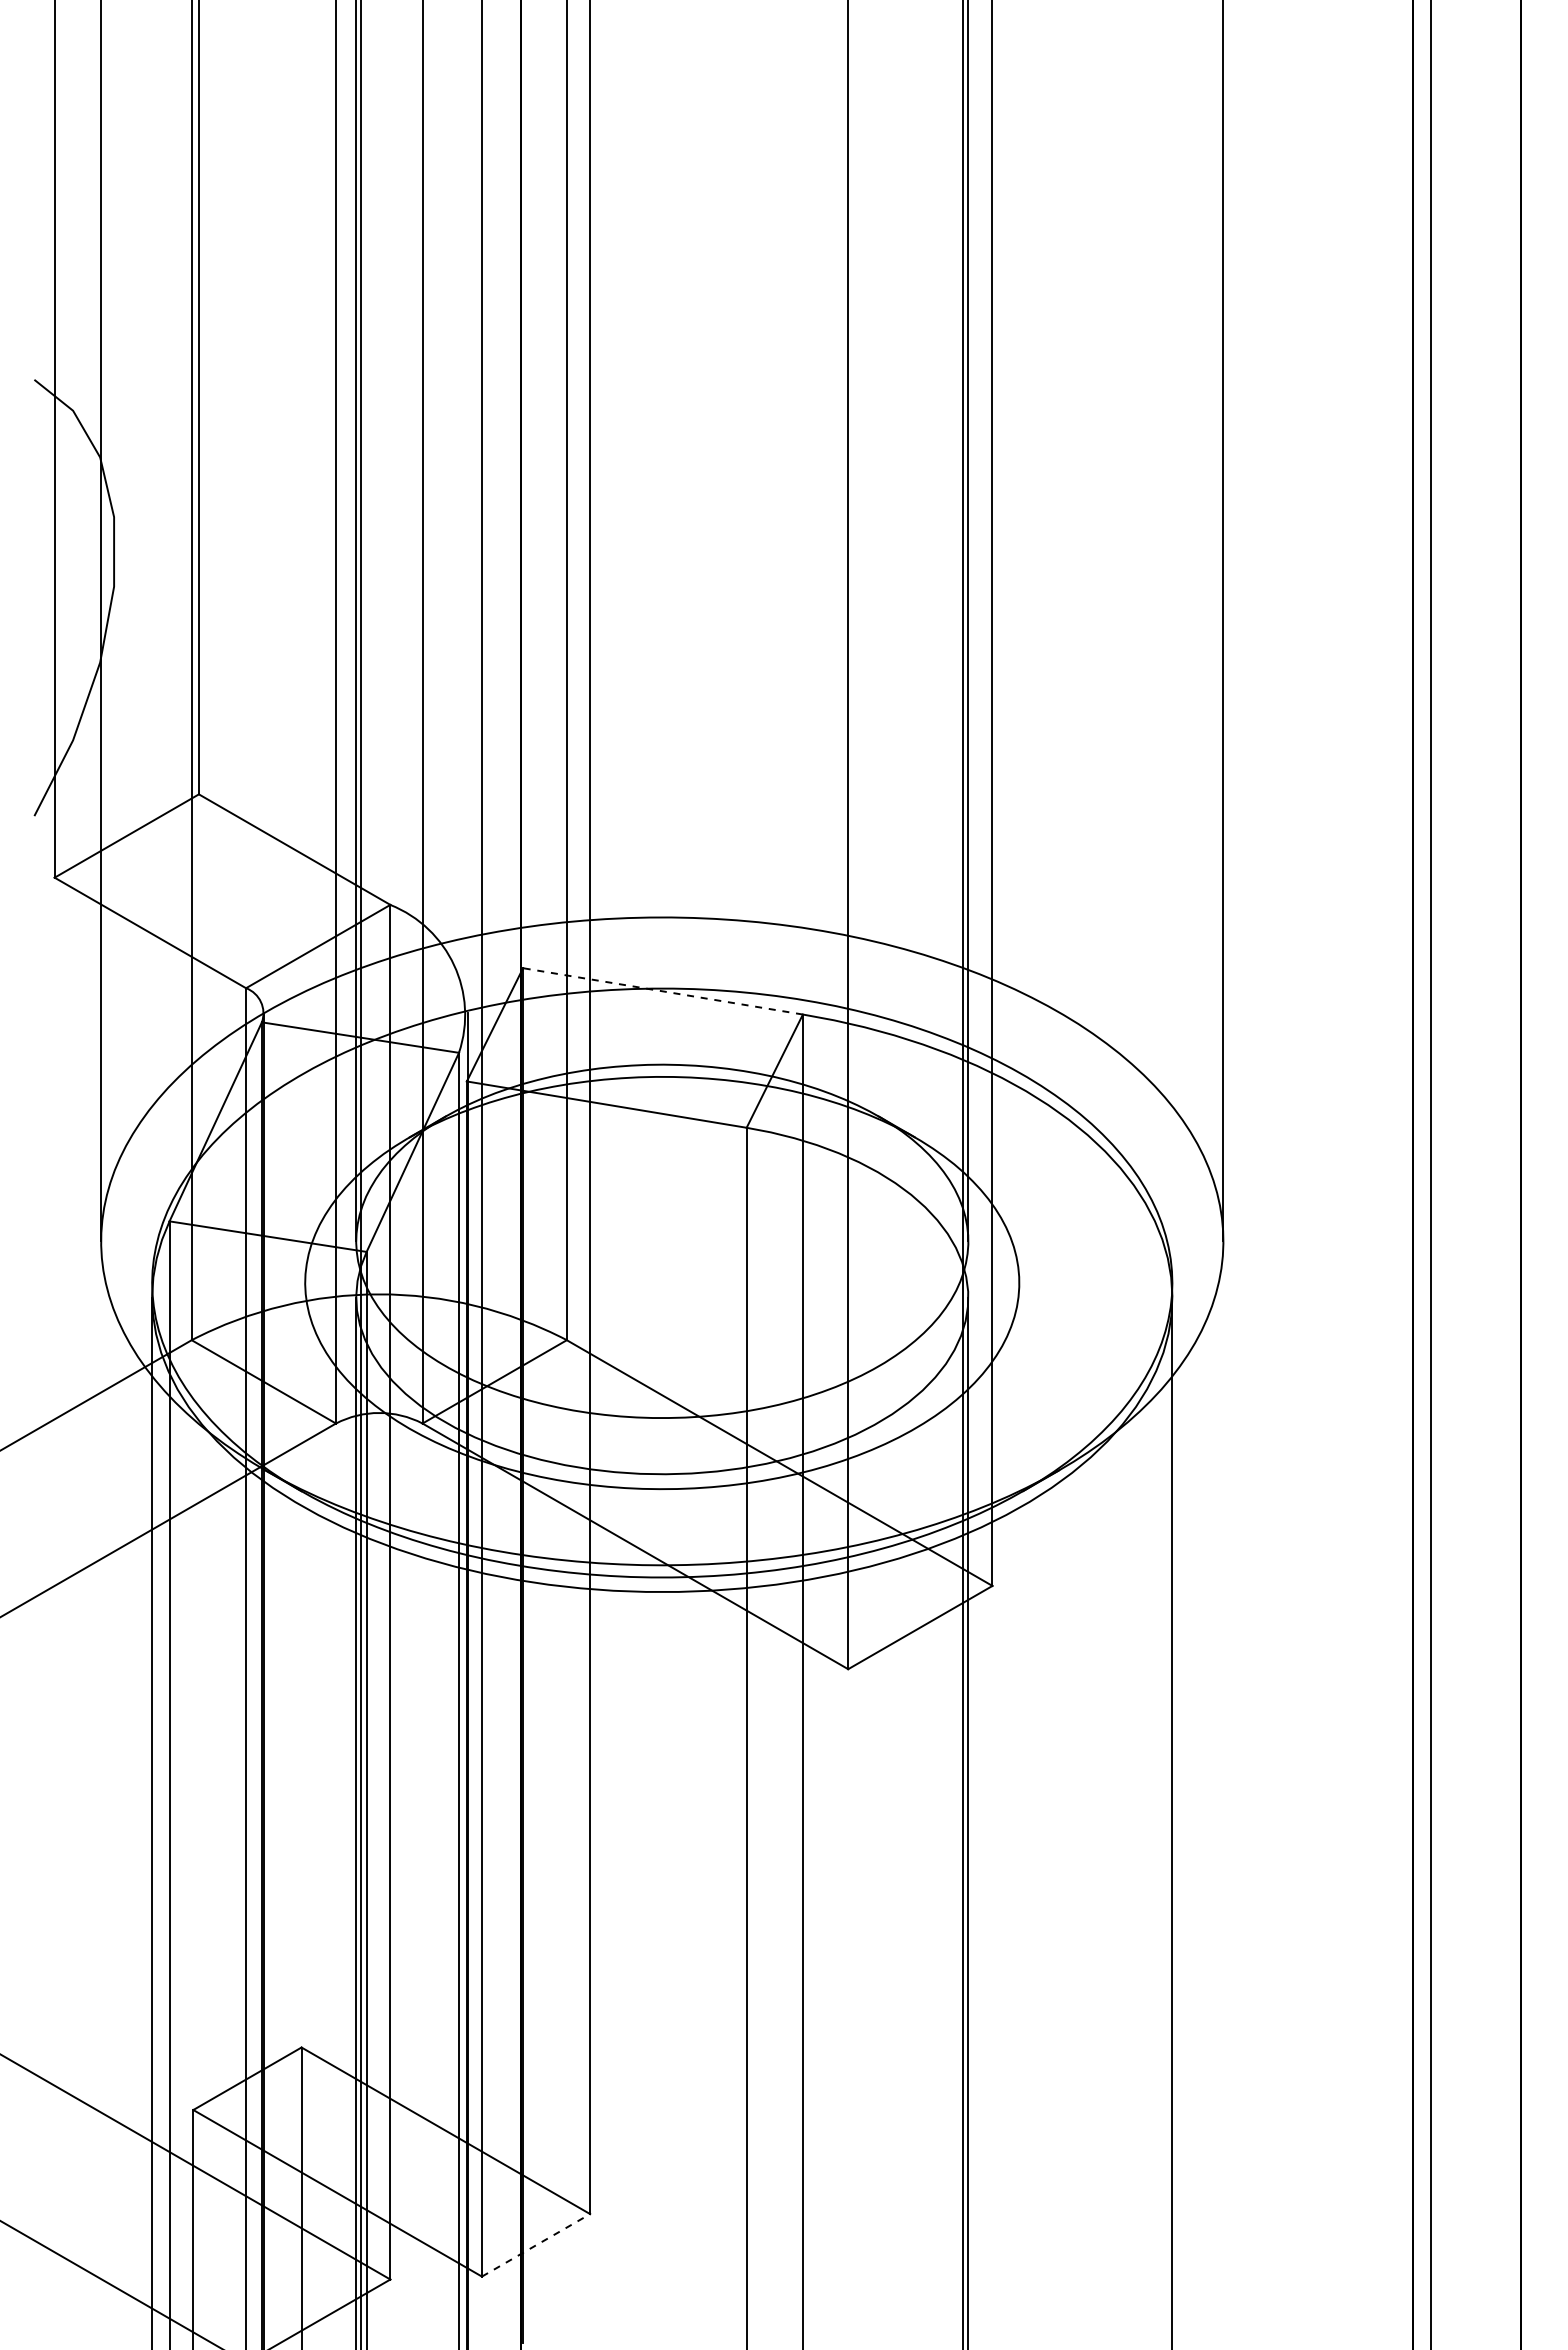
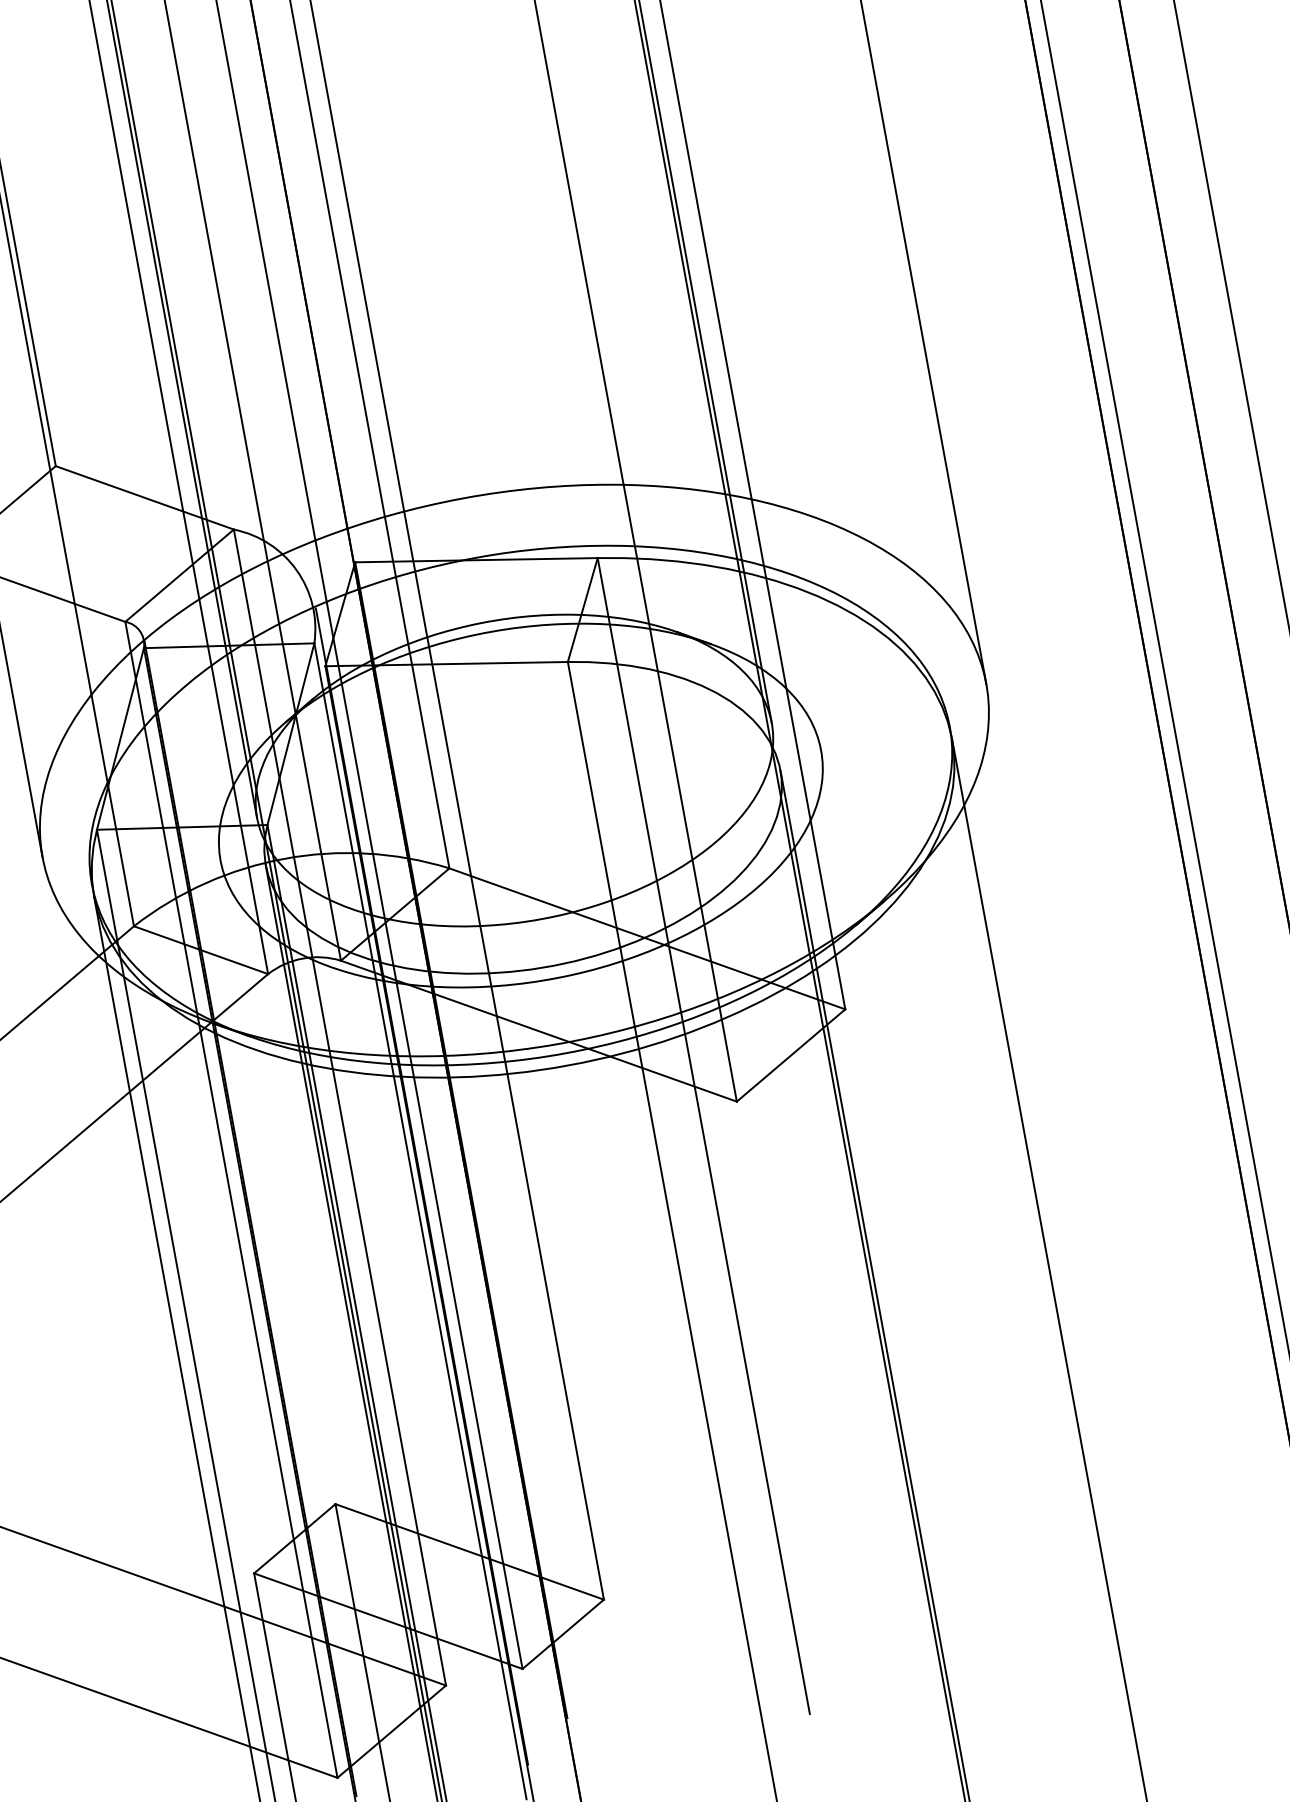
line: (663, 991) -> (476, 560), dashed -> solid
line: (536, 2245) -> (563, 1634), dashed -> solid

